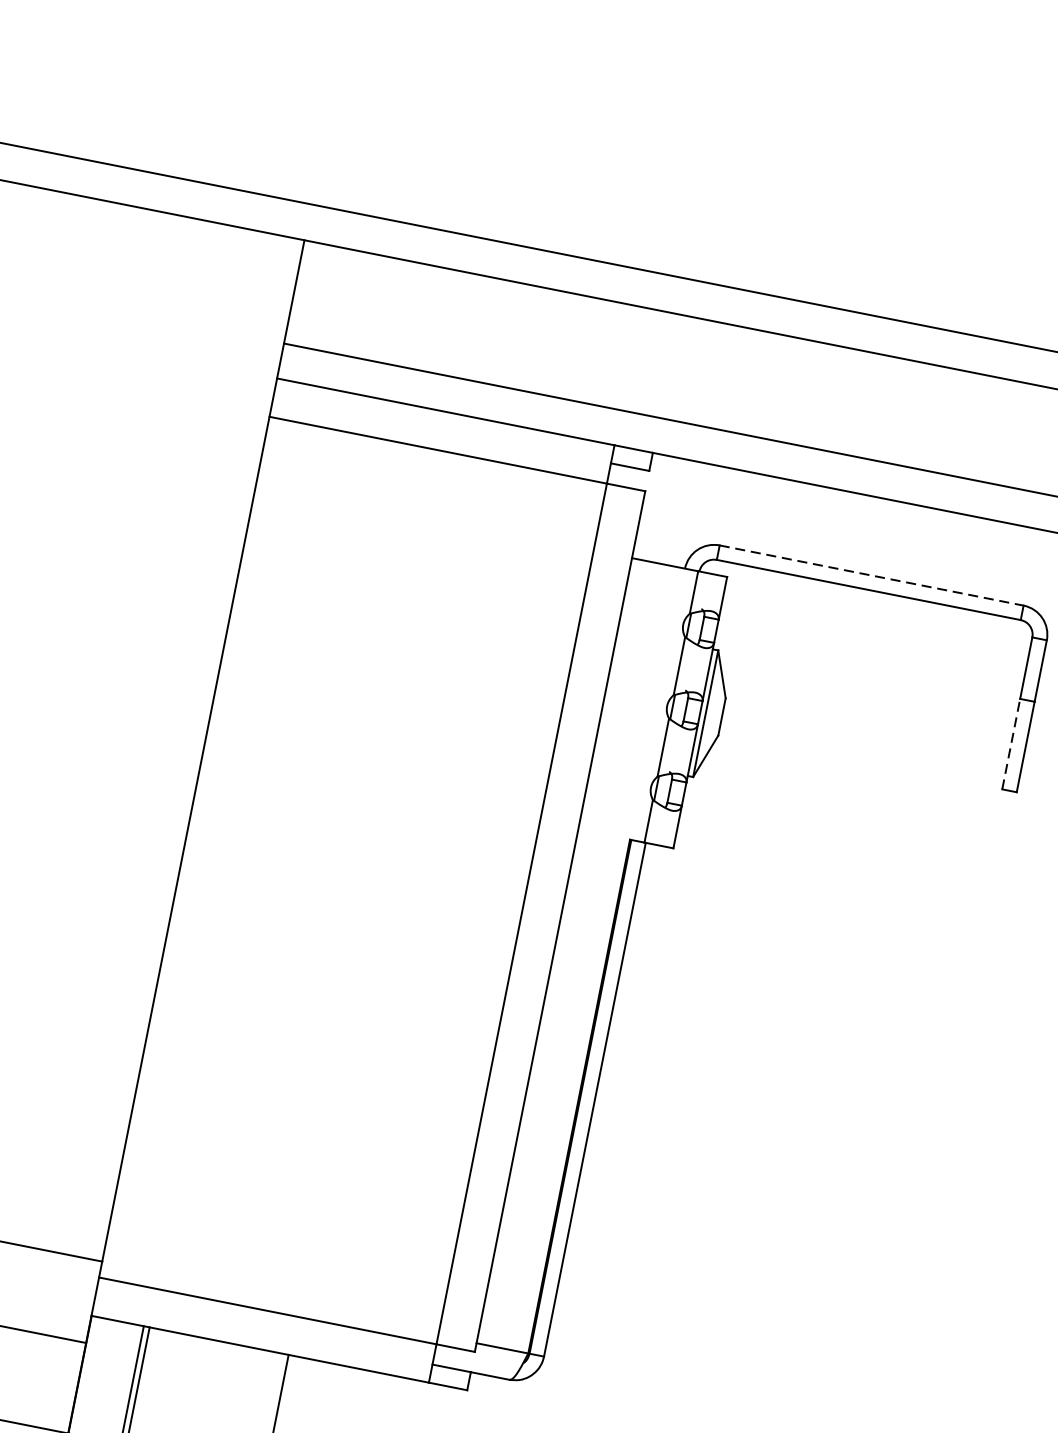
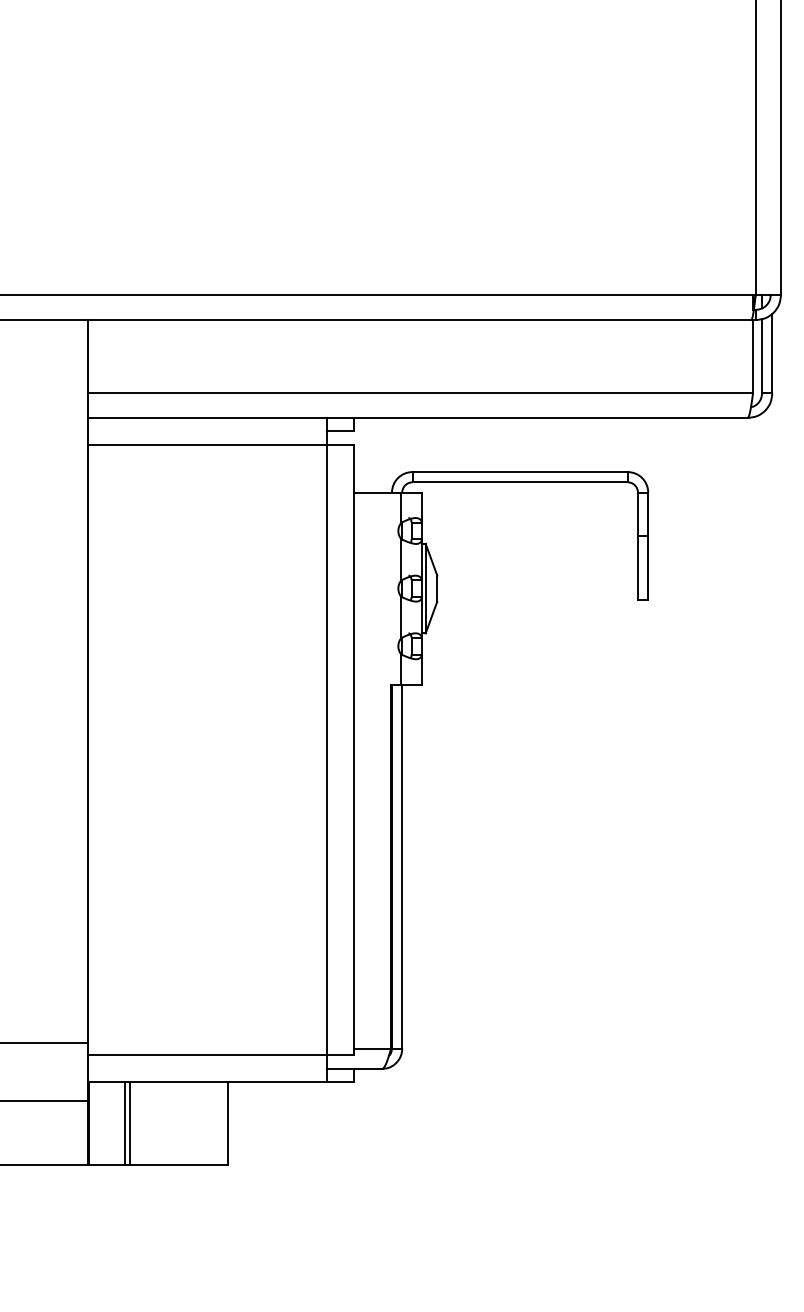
line: (872, 576) -> (520, 472), dashed -> solid
line: (1010, 743) -> (637, 567), dashed -> solid

